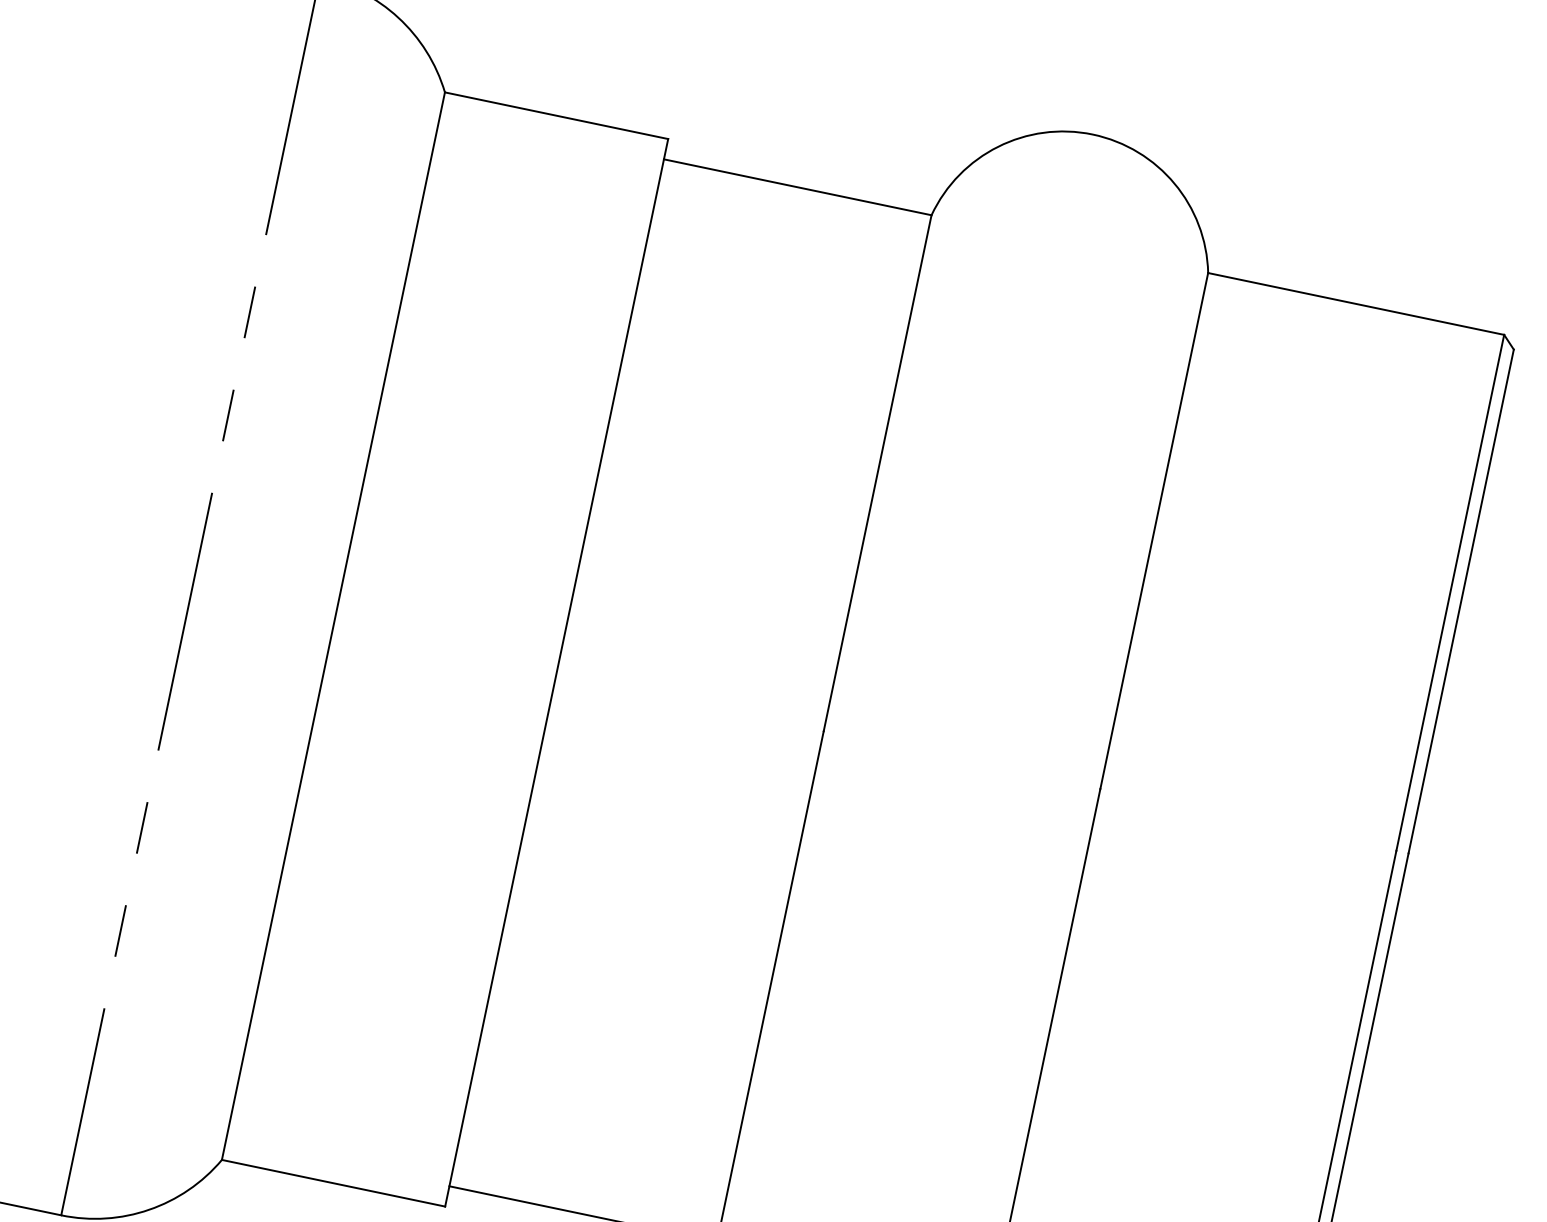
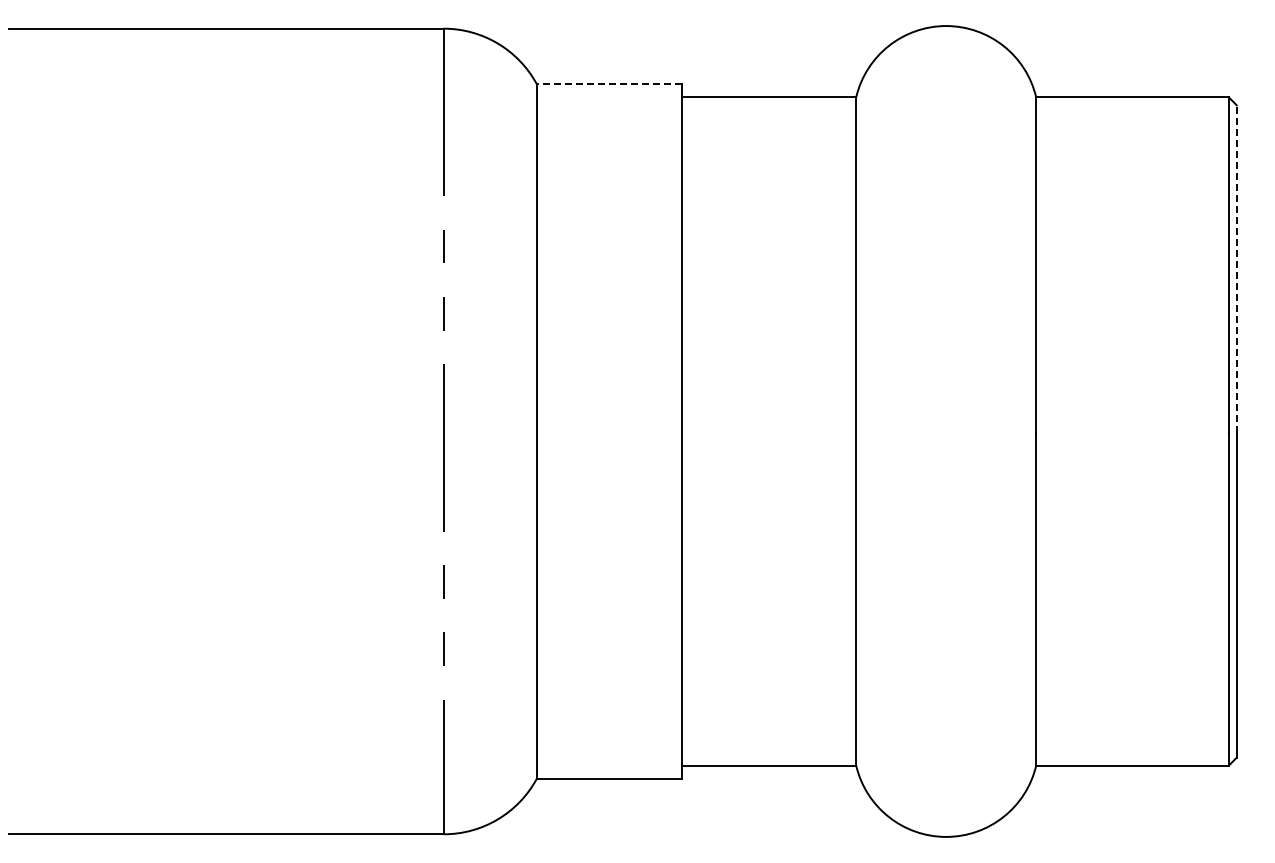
line: (556, 116) -> (609, 84), solid -> dashed
line: (1460, 601) -> (1236, 269), solid -> dashed

